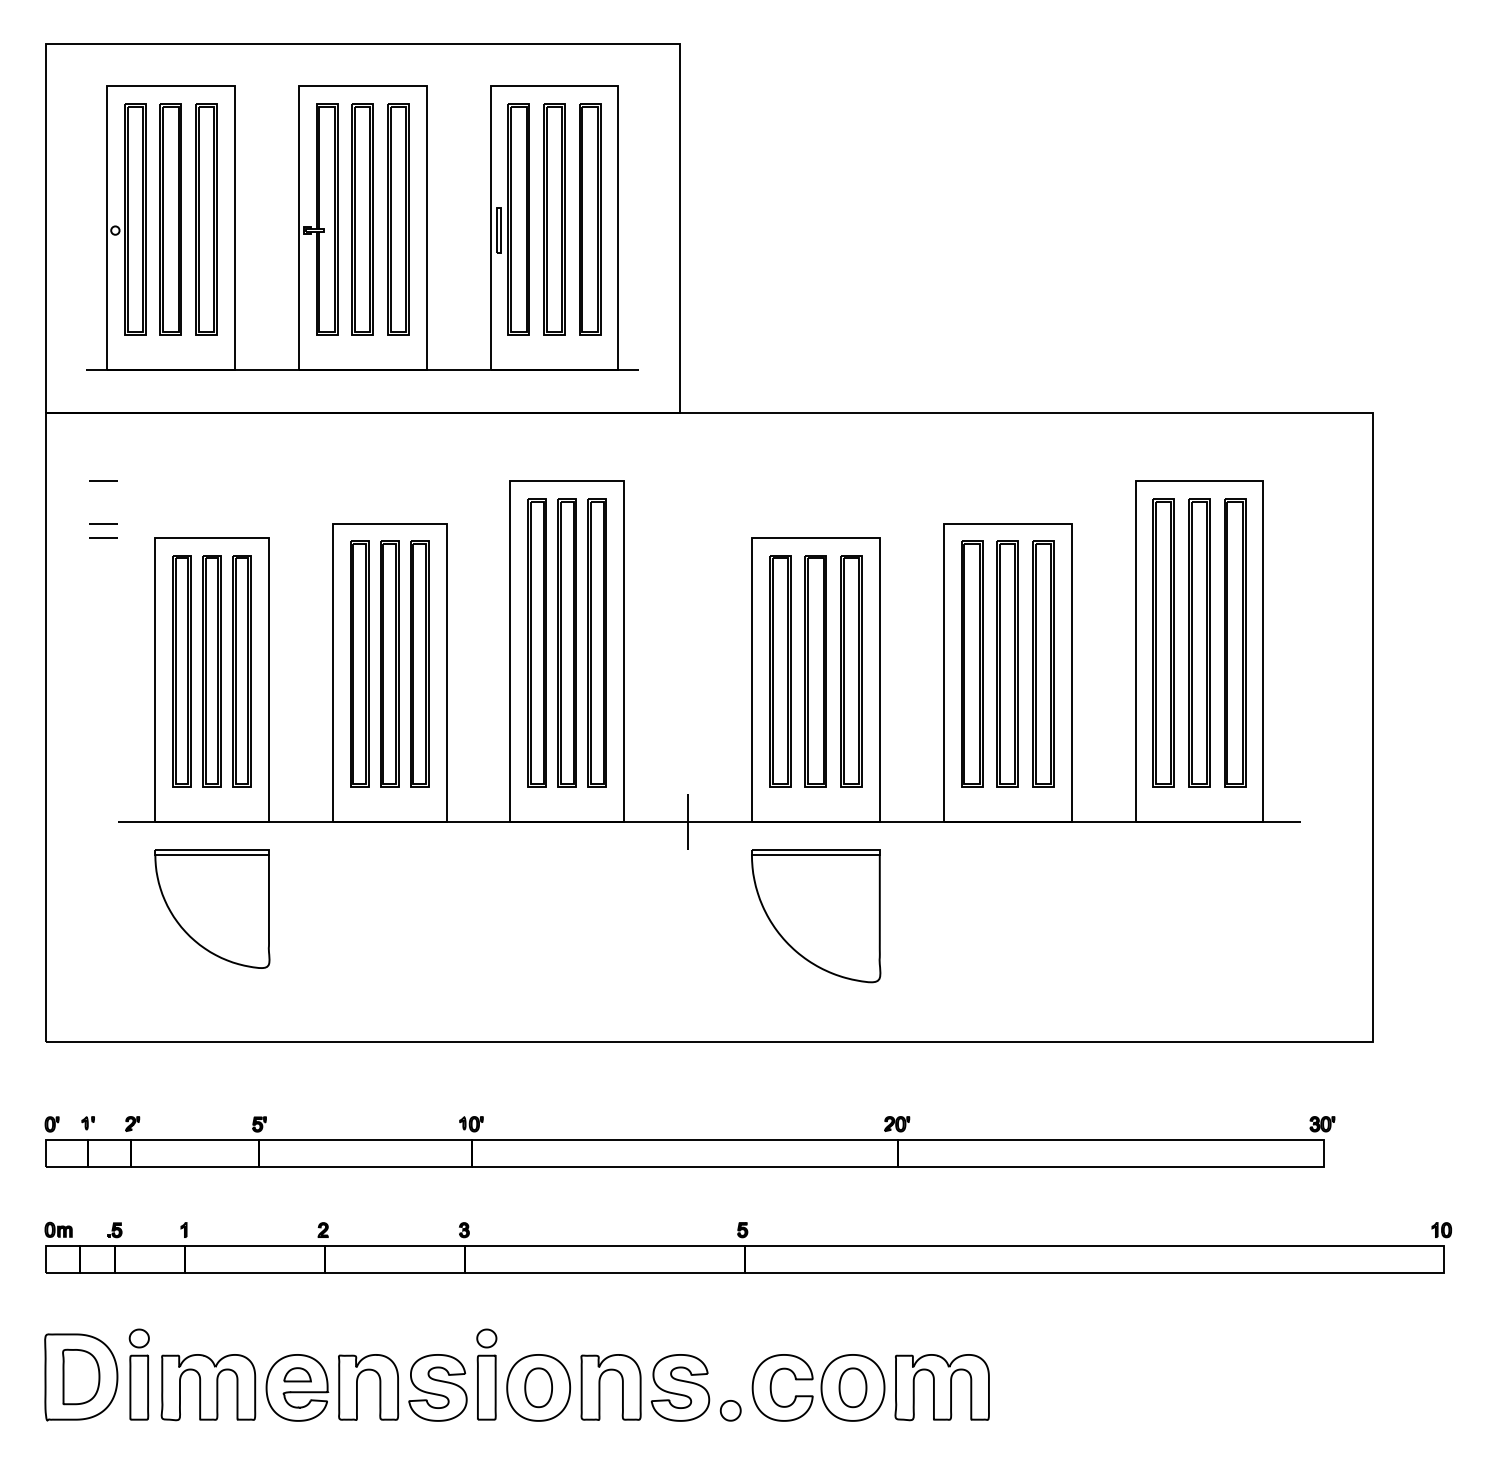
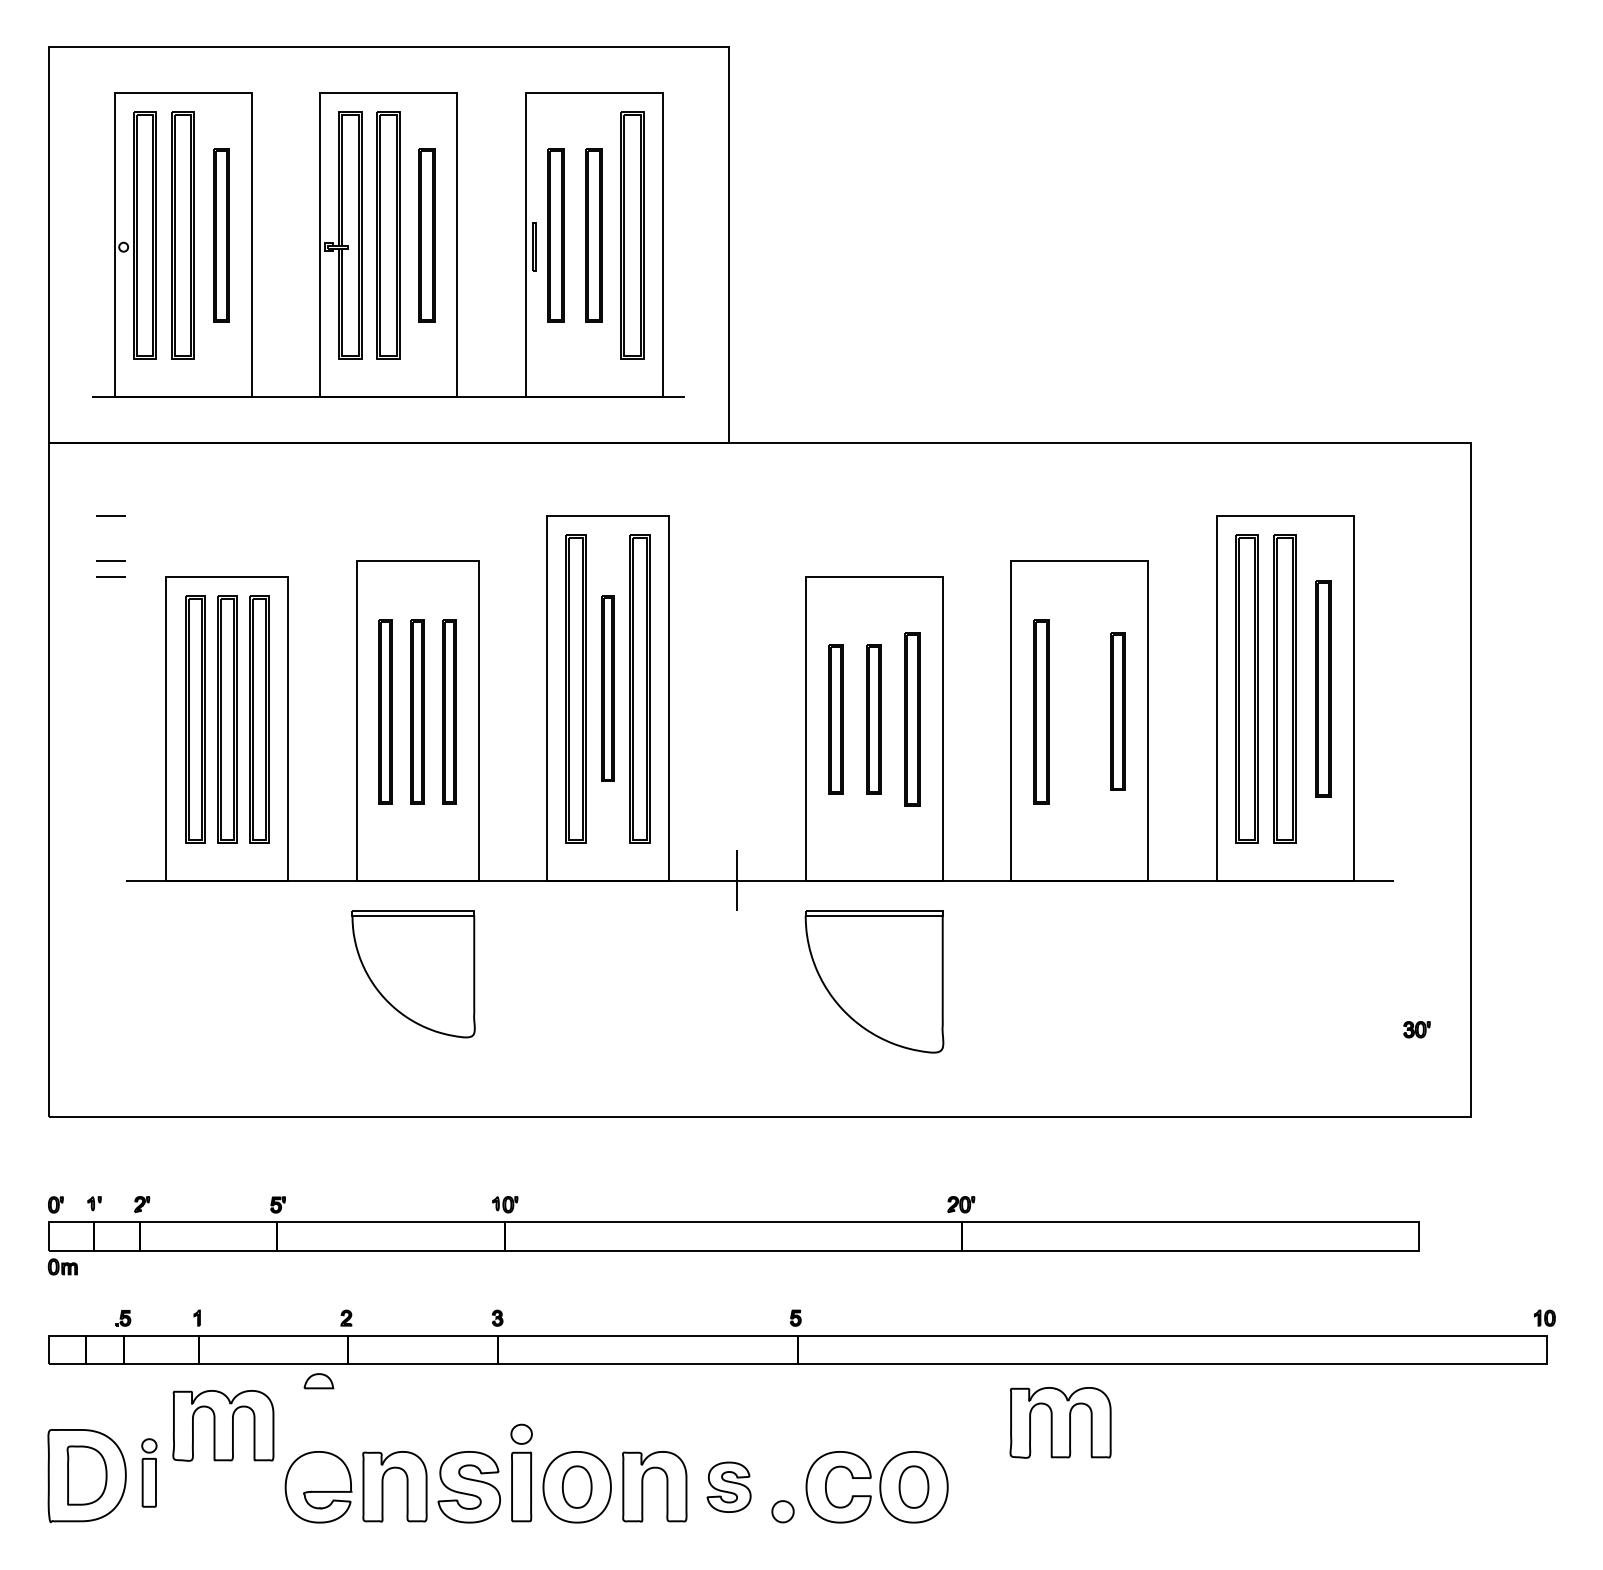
part: (206, 219) -> (221, 235), size x0.7
part: (398, 219) -> (426, 235), size x0.7
part: (518, 219) -> (555, 235), size x0.7
part: (553, 219) -> (593, 235), size x0.7
part: (566, 642) -> (607, 688), size x0.6
part: (1235, 642) -> (1323, 688), size x0.7
part: (359, 663) -> (385, 711), size x0.7
part: (389, 663) -> (417, 711), size x0.7
part: (419, 663) -> (449, 711), size x0.7
part: (971, 663) -> (1041, 711), size x0.7
part: (1007, 663) -> (1079, 711), removed
part: (1042, 663) -> (1117, 711), size x0.6
part: (779, 671) -> (835, 719), size x0.6
part: (815, 671) -> (873, 719), size x0.6
part: (851, 671) -> (912, 719), size x0.7
part: (212, 909) -> (413, 974), moved
part: (1321, 1124) -> (1416, 1029), moved
part: (58, 1229) -> (62, 1266), moved
part: (139, 1374) -> (149, 1472), size x0.7
part: (297, 1375) -> (318, 1381), moved
part: (208, 1387) -> (223, 1425), moved
part: (942, 1387) -> (1060, 1422), moved
part: (679, 1388) -> (728, 1487), size x0.7

